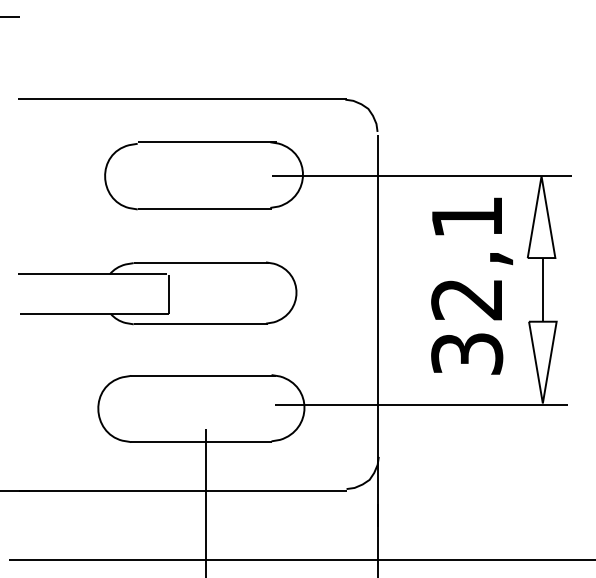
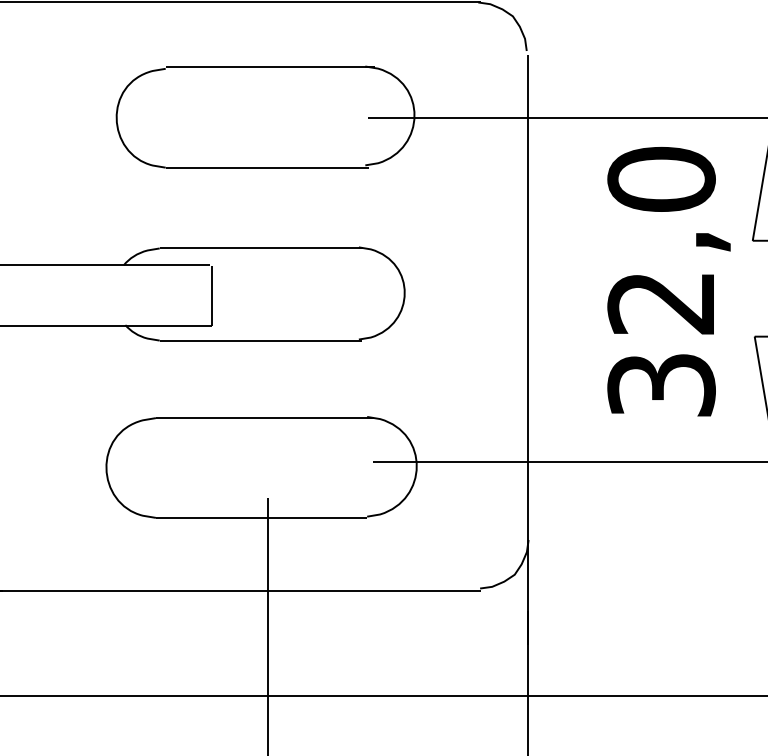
text: (467, 216) -> (662, 178), 32,1 -> 32,0

